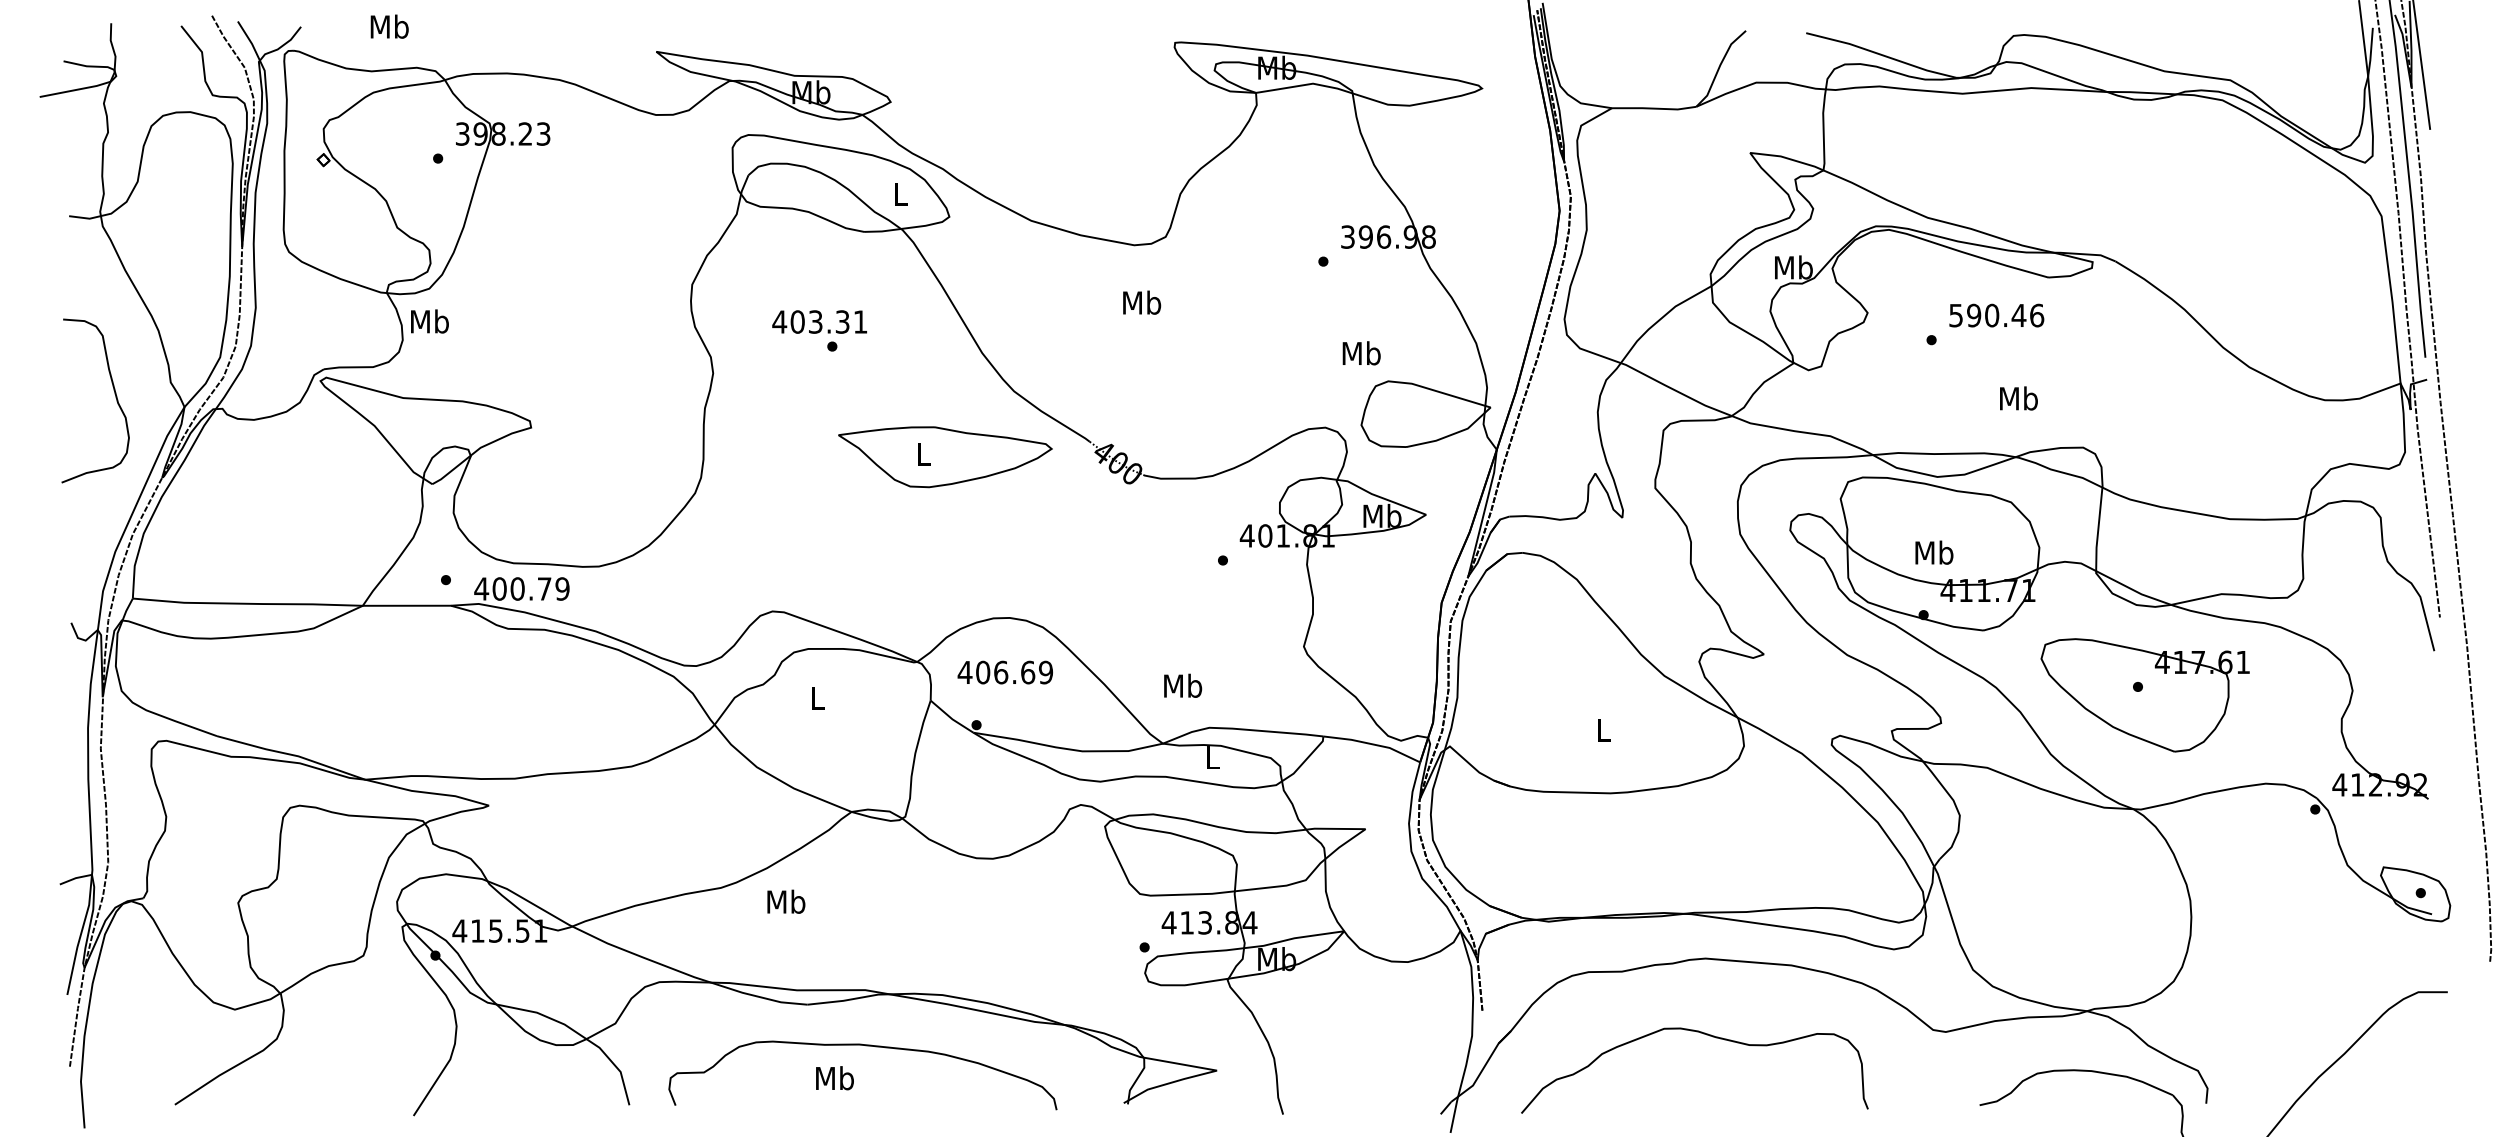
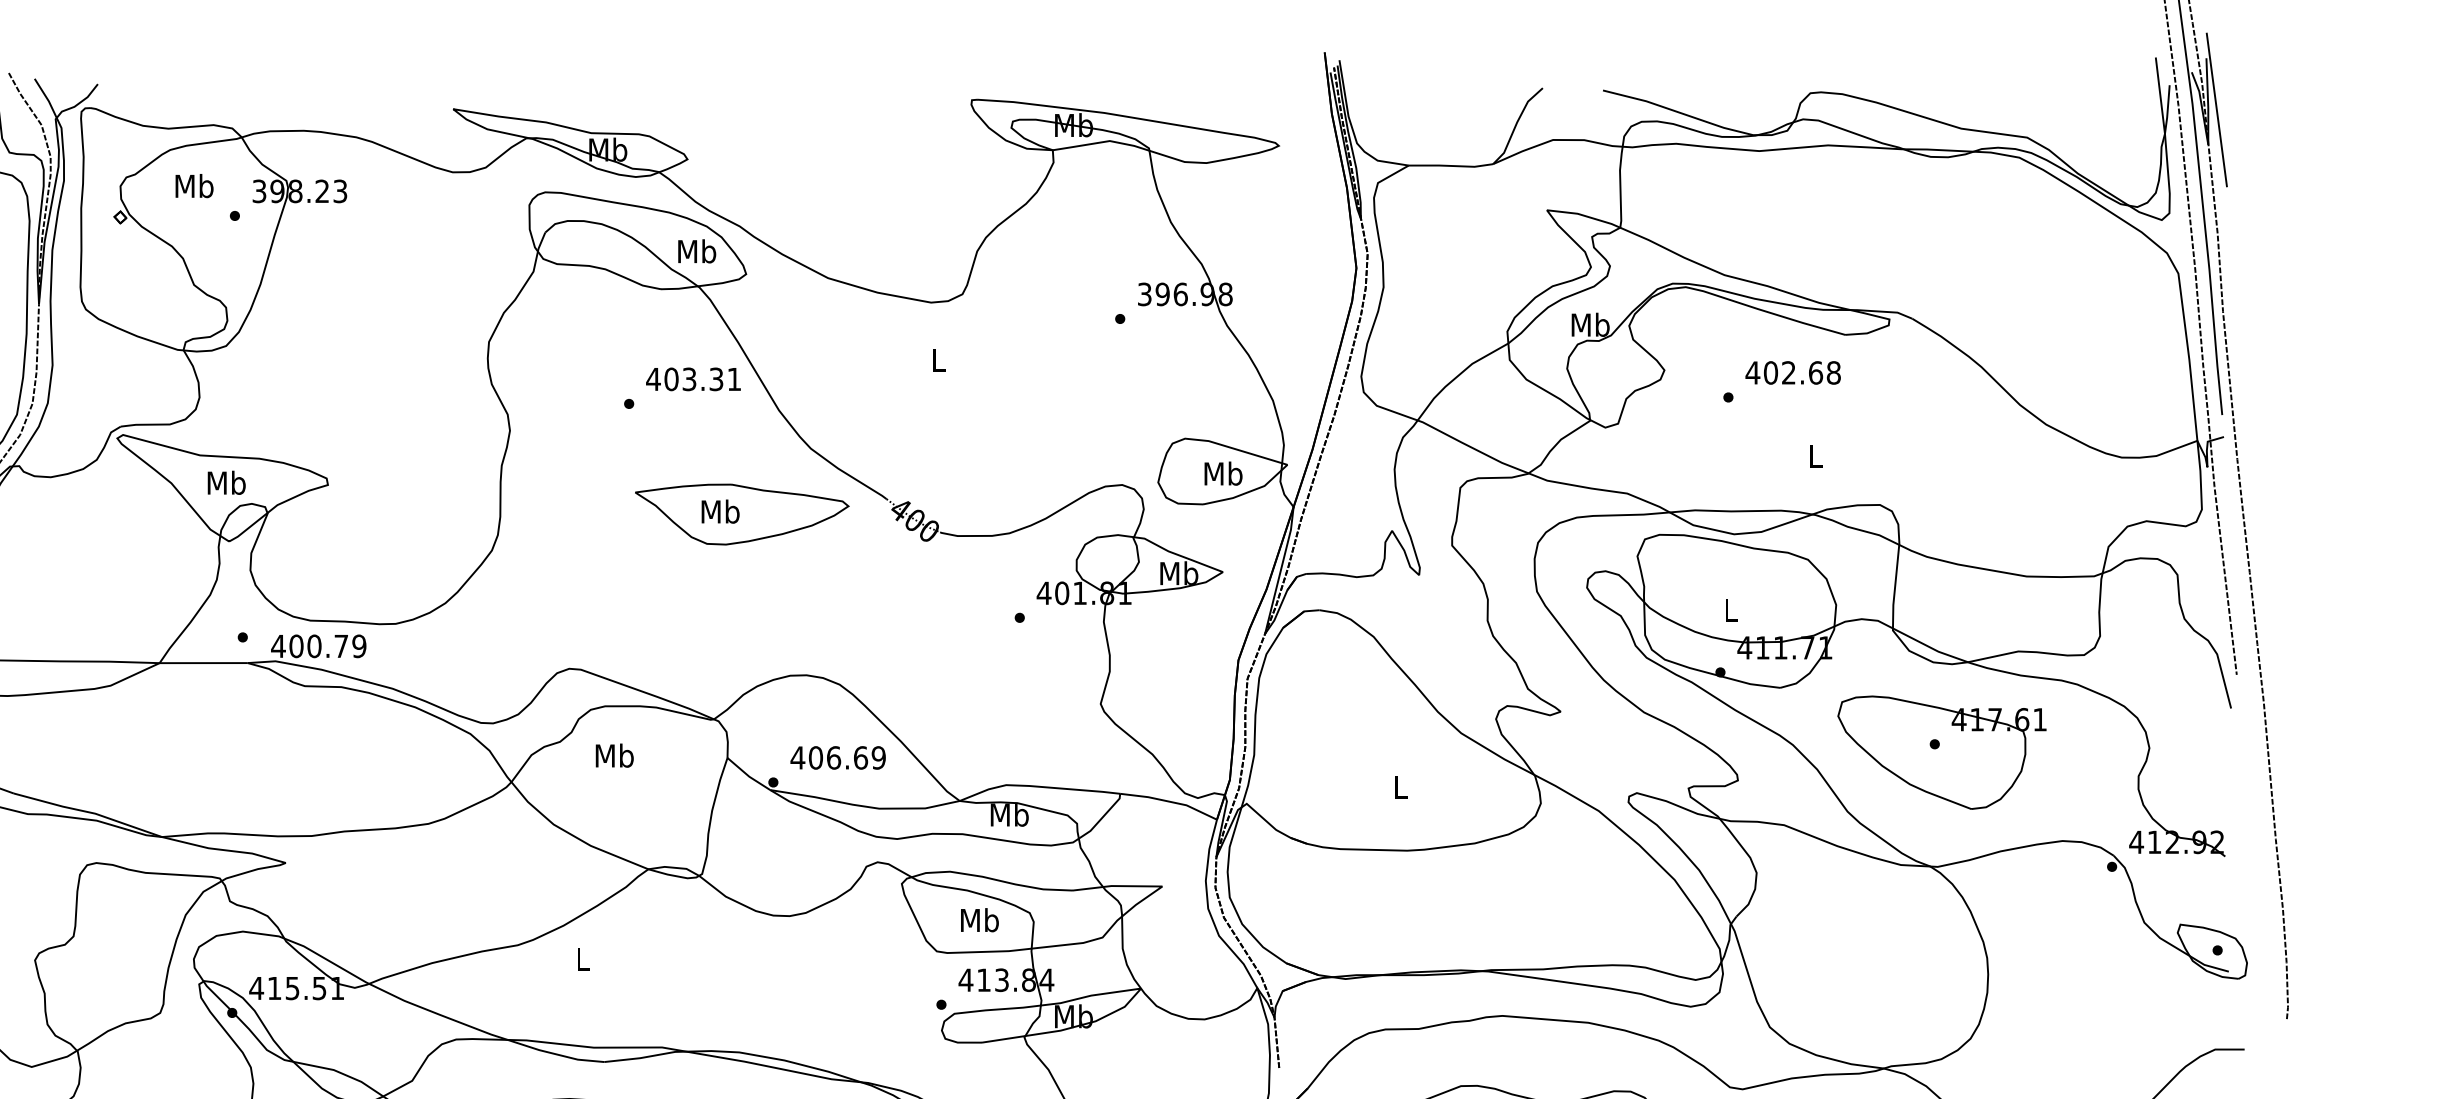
text: (389, 26) -> (194, 185), moved
text: (900, 193) -> (697, 250), L -> Mb
text: (1142, 302) -> (939, 359), Mb -> L
text: (1996, 315) -> (1793, 372), 590.46 -> 402.68
text: (429, 321) -> (226, 482), moved
text: (819, 321) -> (693, 378), moved
text: (1361, 353) -> (1223, 473), moved
text: (2018, 398) -> (1815, 455), Mb -> L
text: (923, 454) -> (720, 511), L -> Mb
text: (1934, 552) -> (1731, 609), Mb -> L
text: (1004, 672) -> (837, 757), moved
text: (1183, 685) -> (980, 919), moved
text: (817, 698) -> (614, 755), L -> Mb
text: (1212, 757) -> (1009, 814), L -> Mb
text: (786, 901) -> (583, 958), Mb -> L

